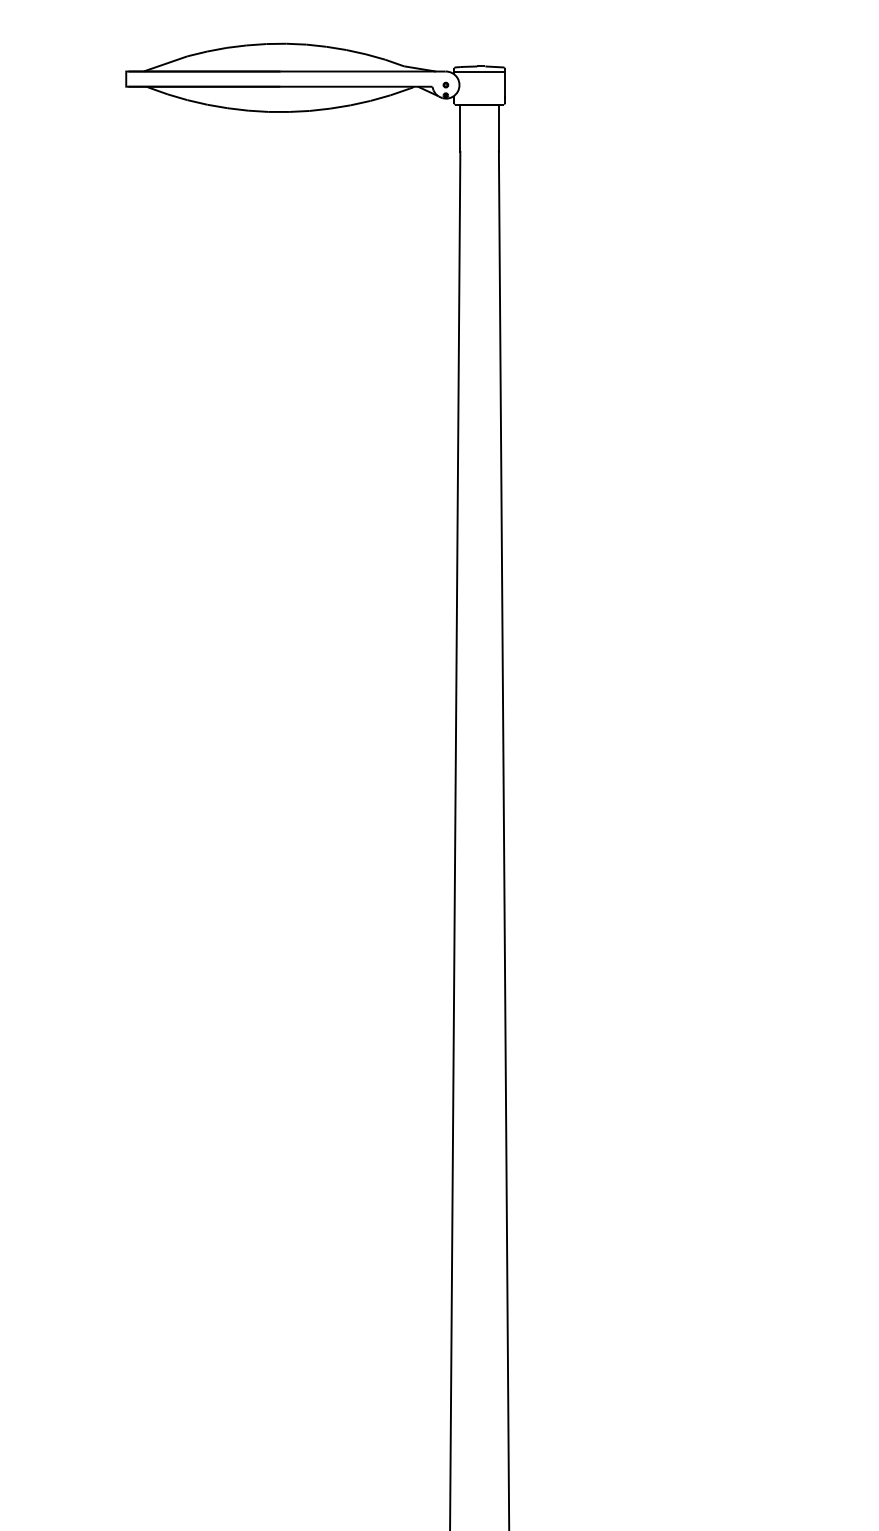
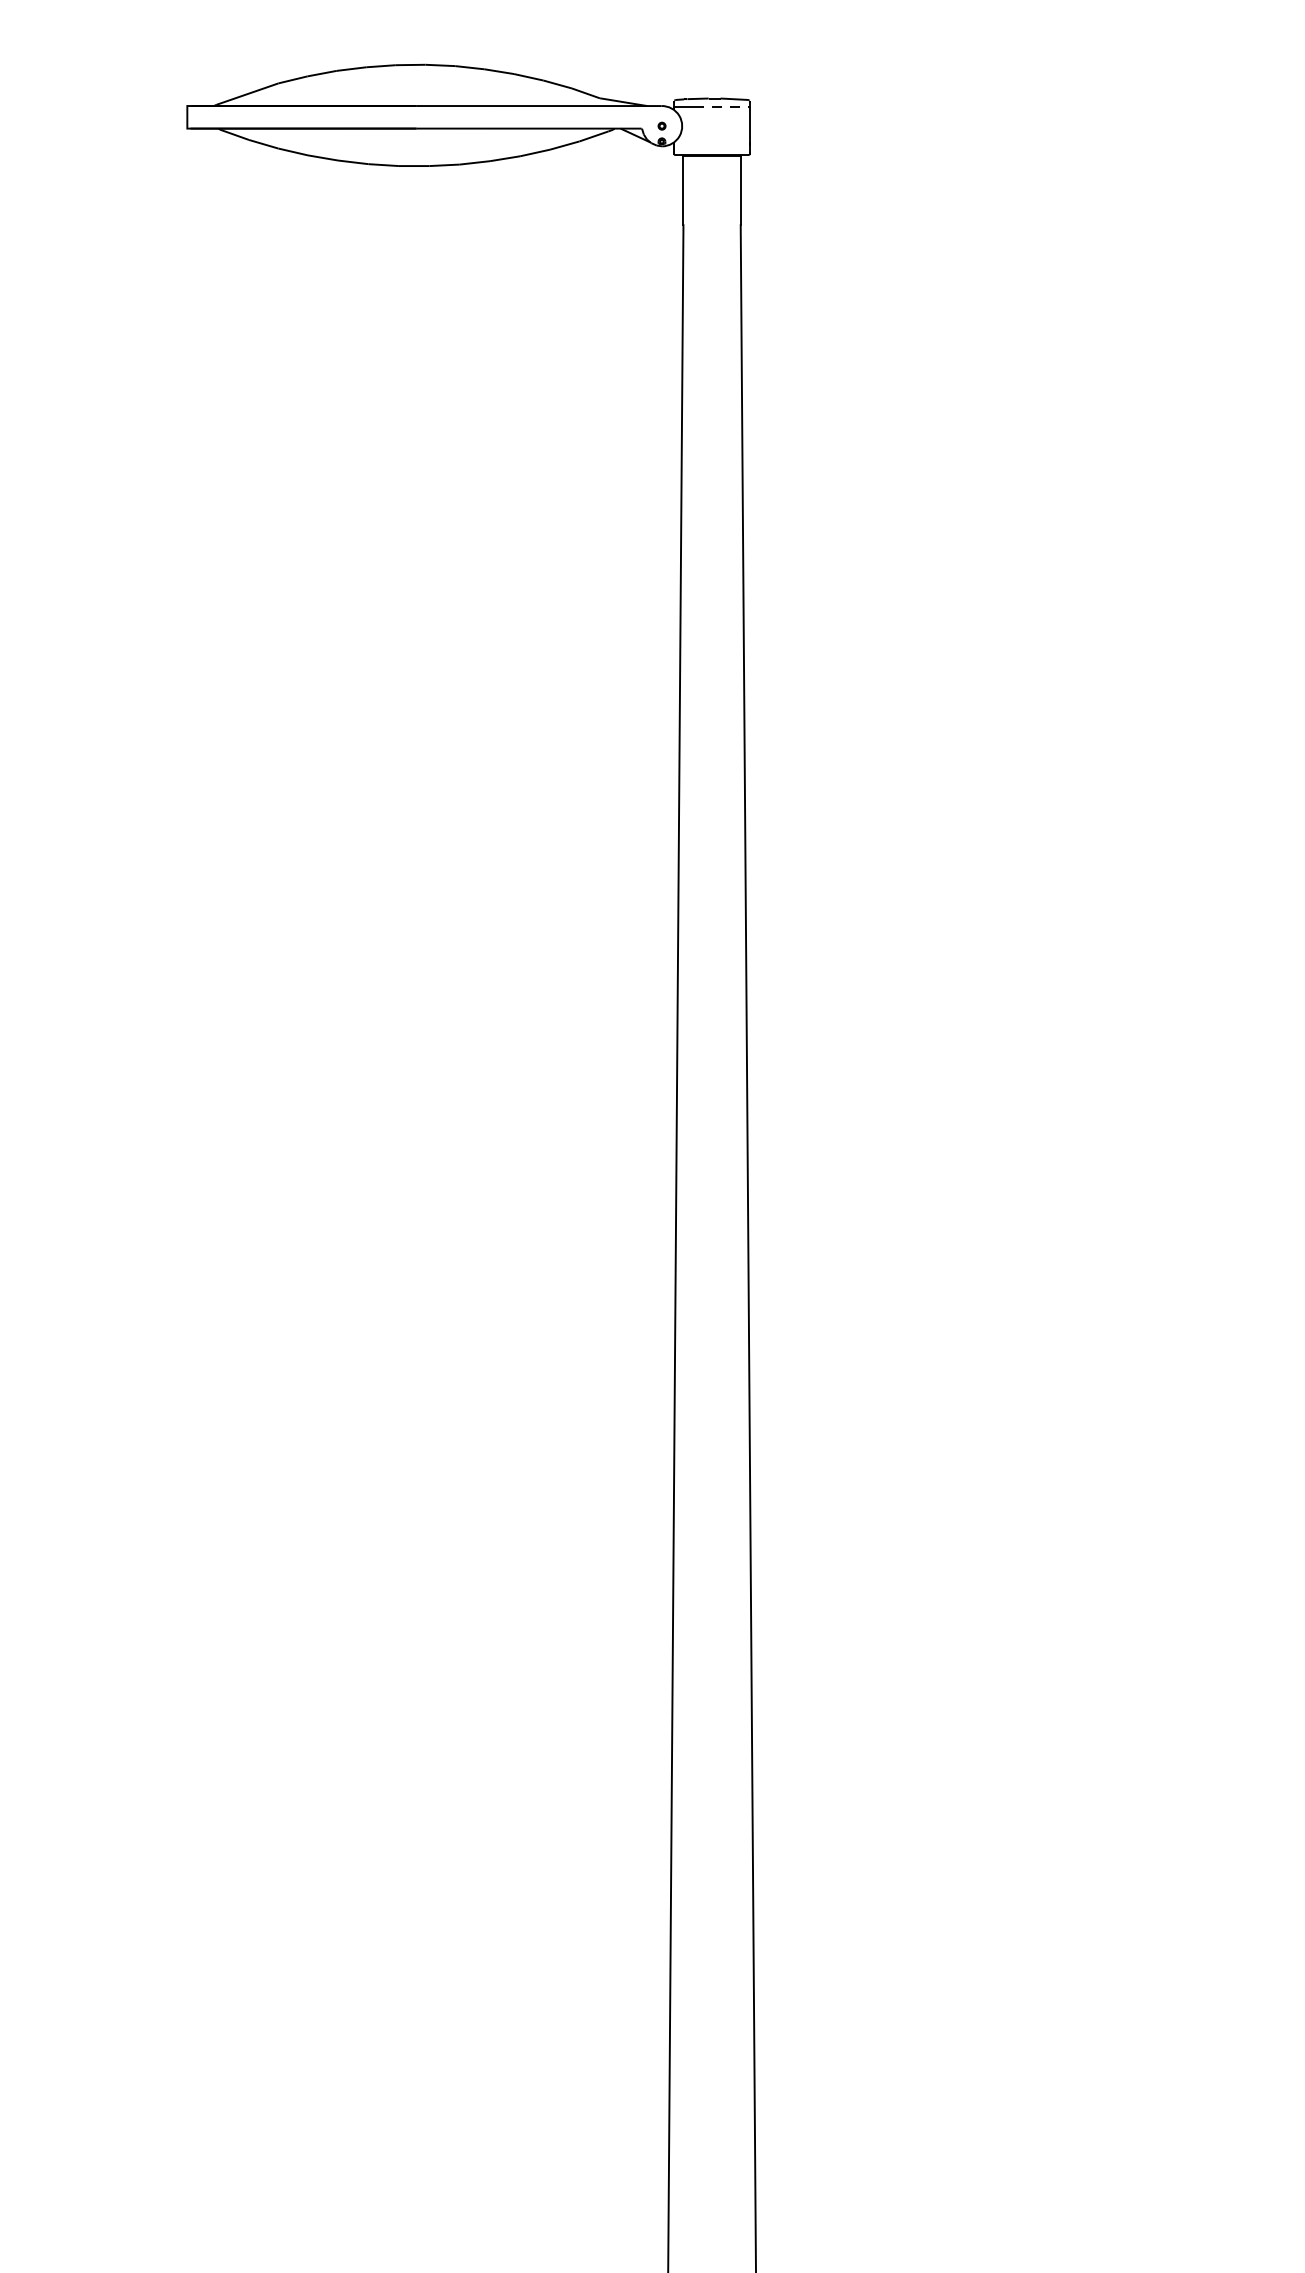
line: (486, 72) -> (722, 107), solid -> dashed

